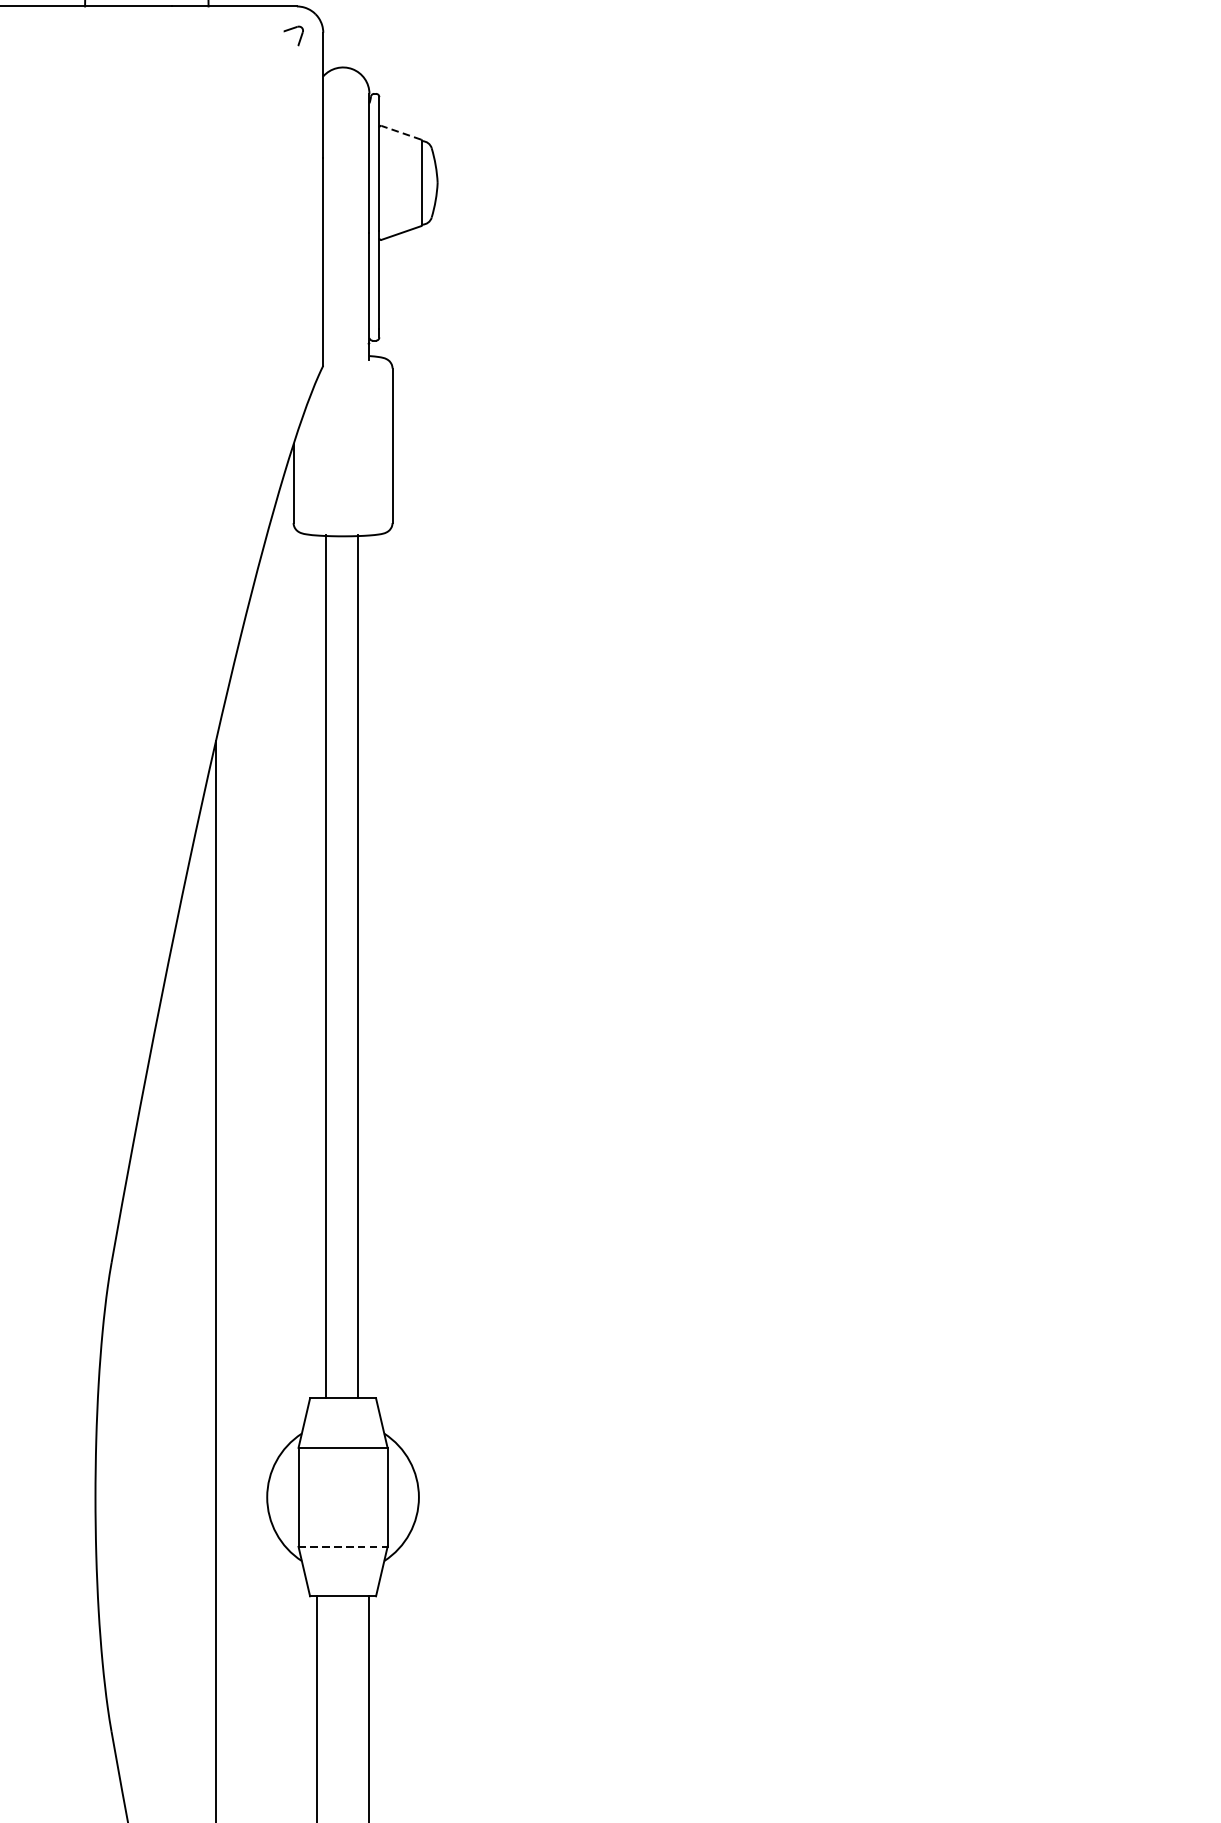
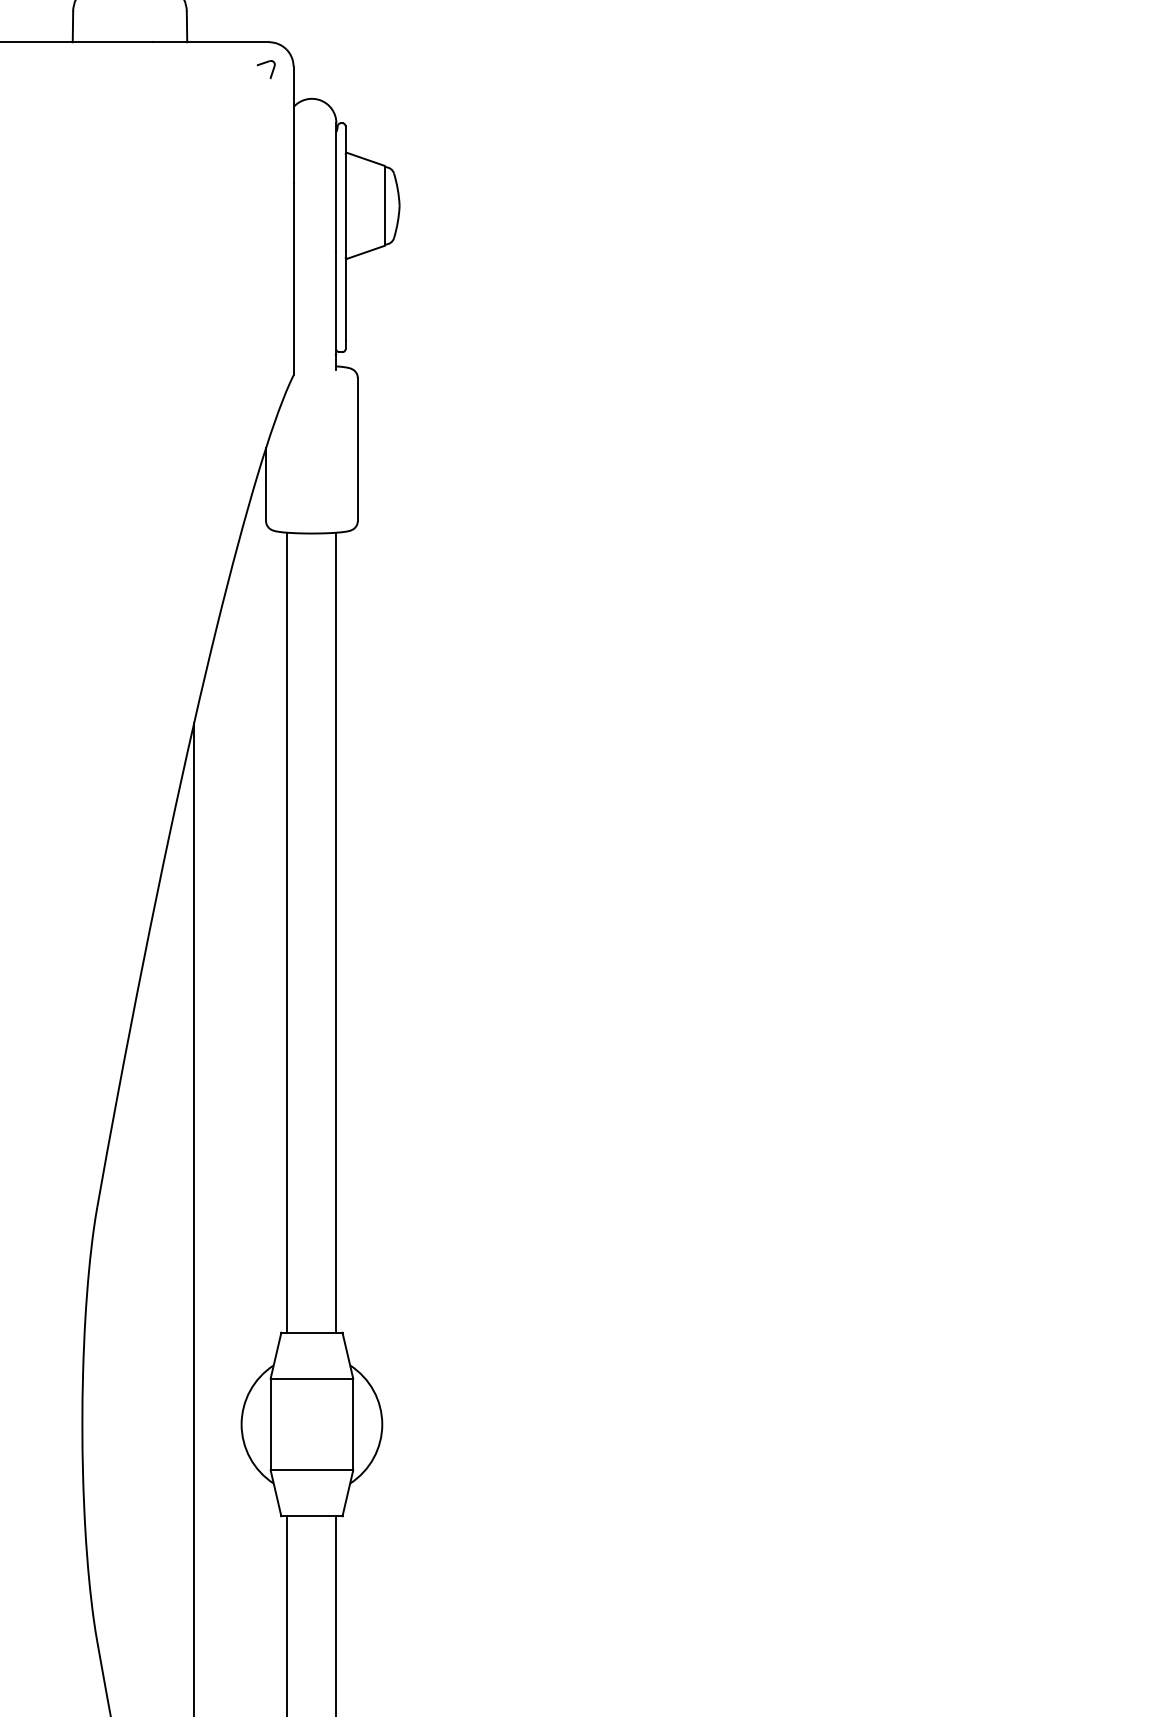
line: (400, 132) -> (365, 159), dashed -> solid
line: (326, 966) -> (336, 932), moved
line: (357, 966) -> (287, 932), moved
line: (343, 1546) -> (312, 1470), dashed -> solid

